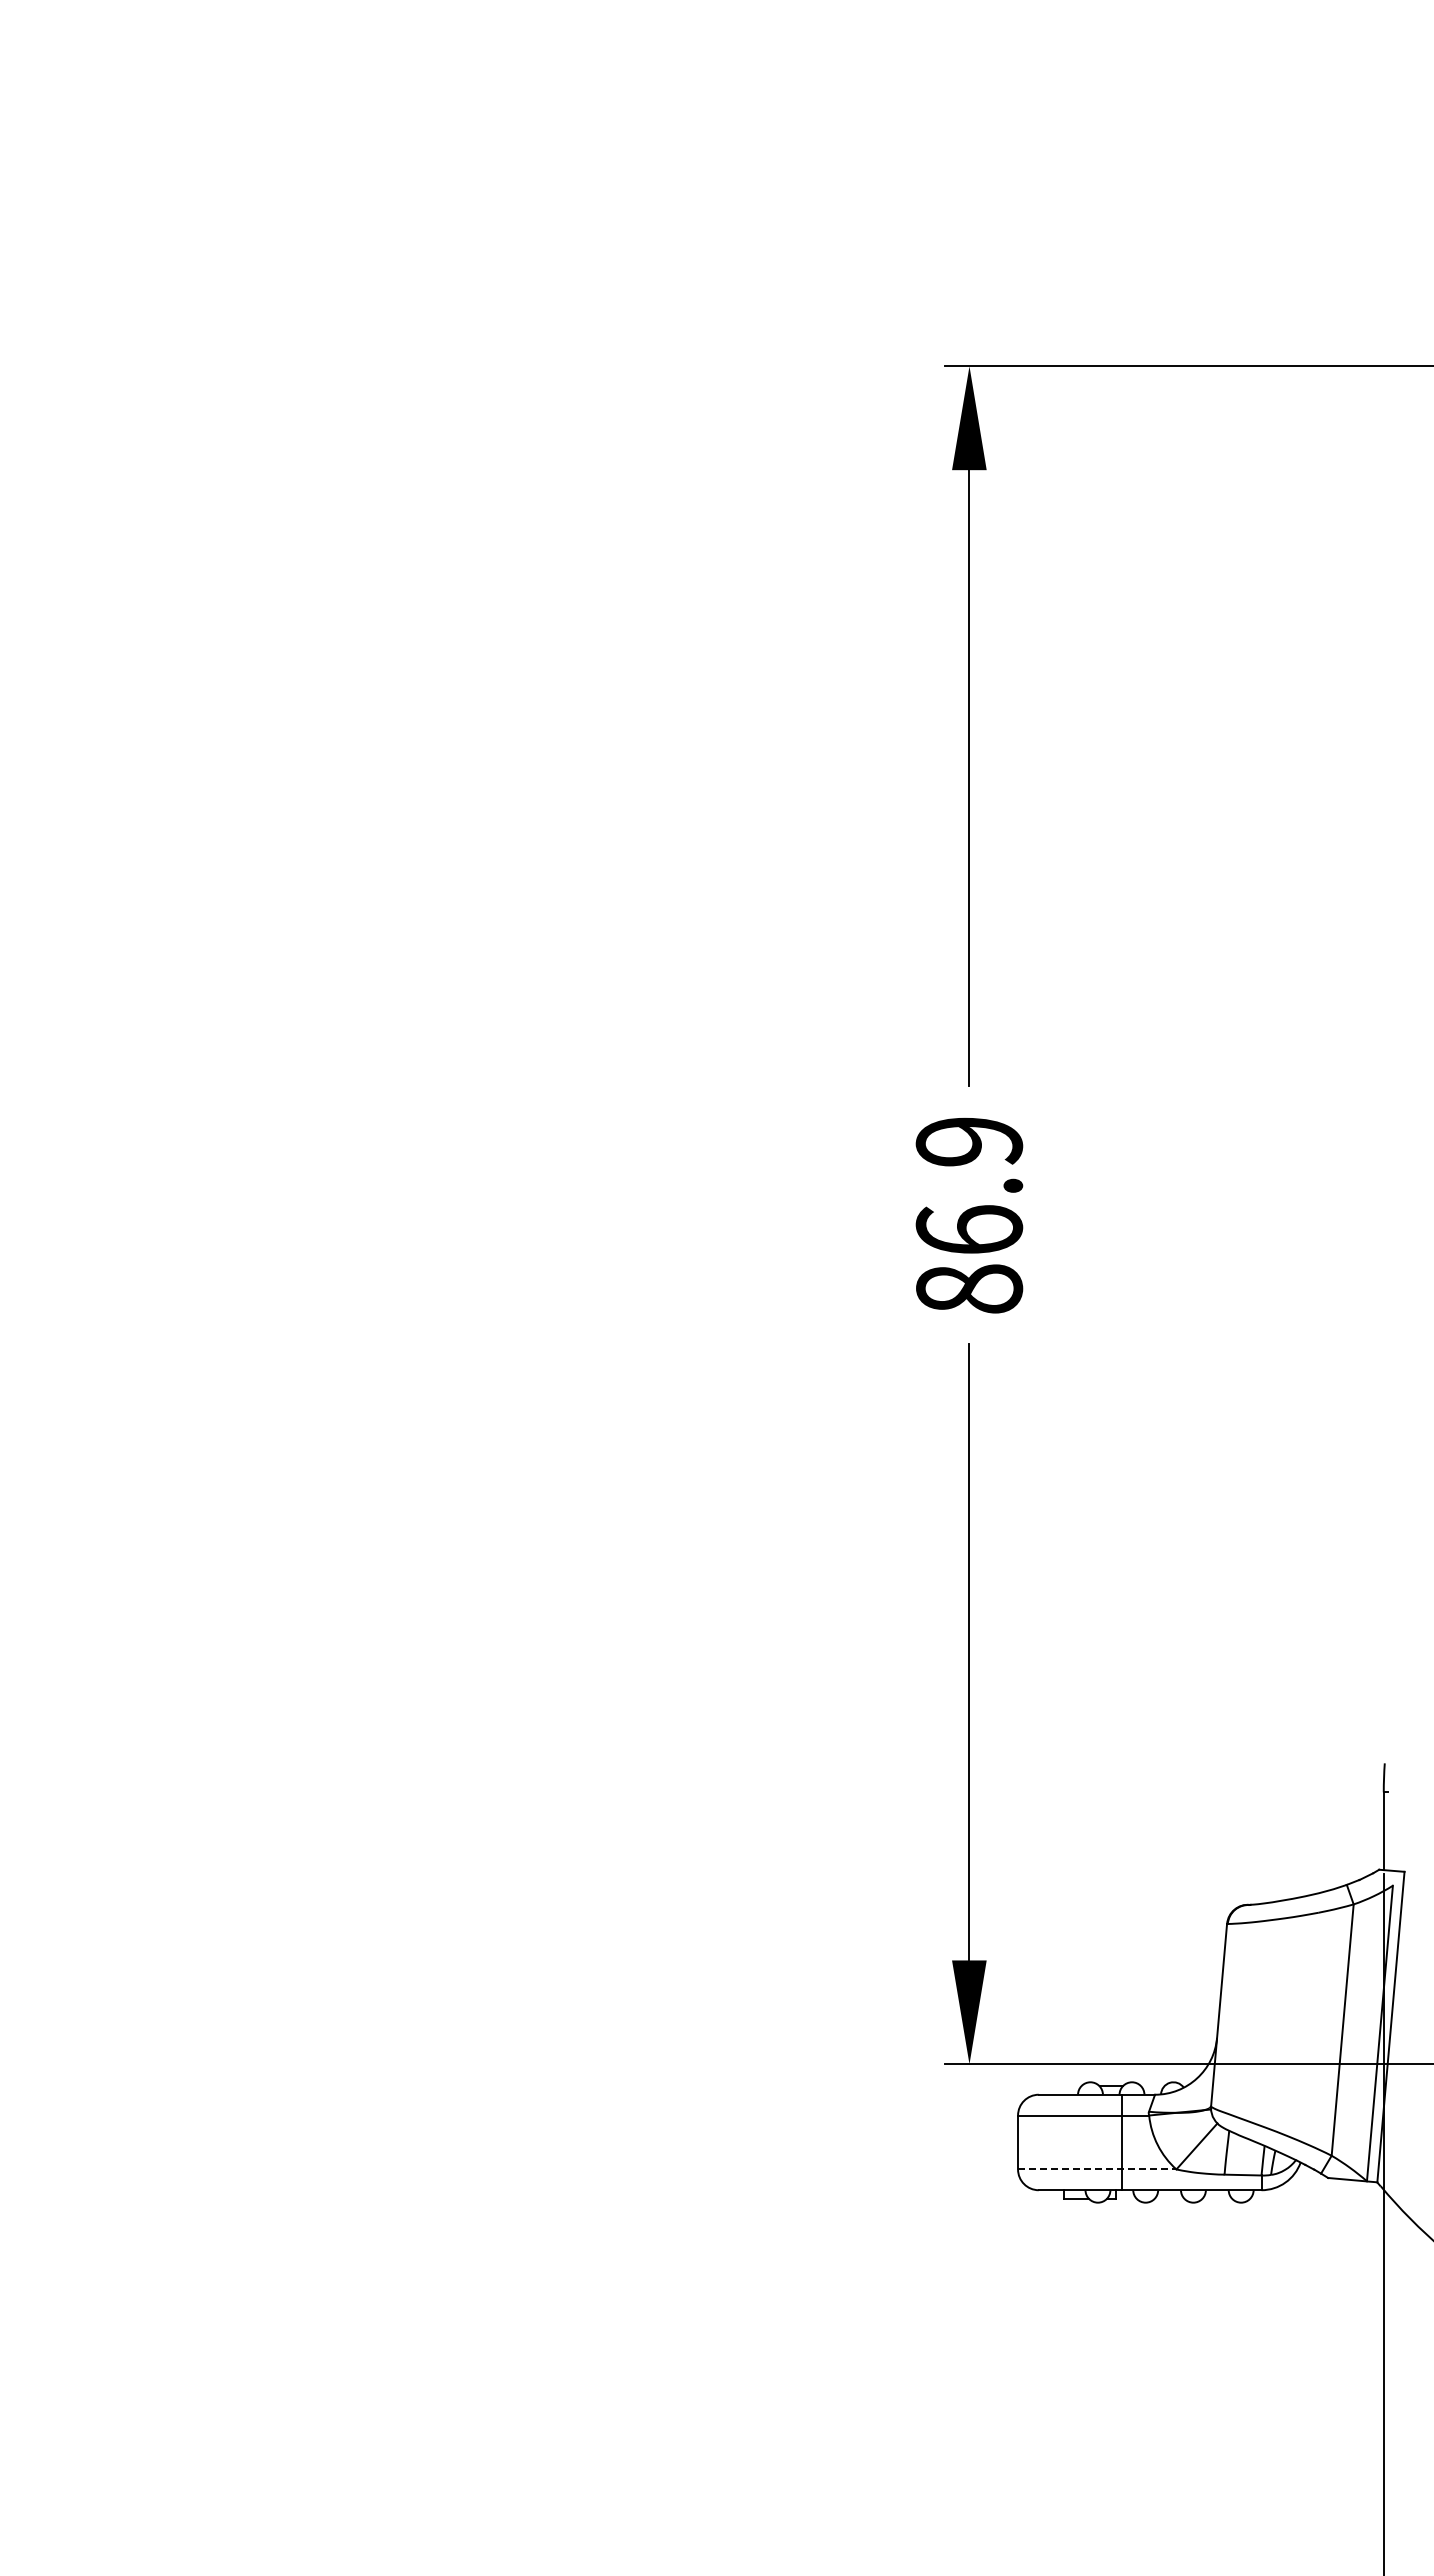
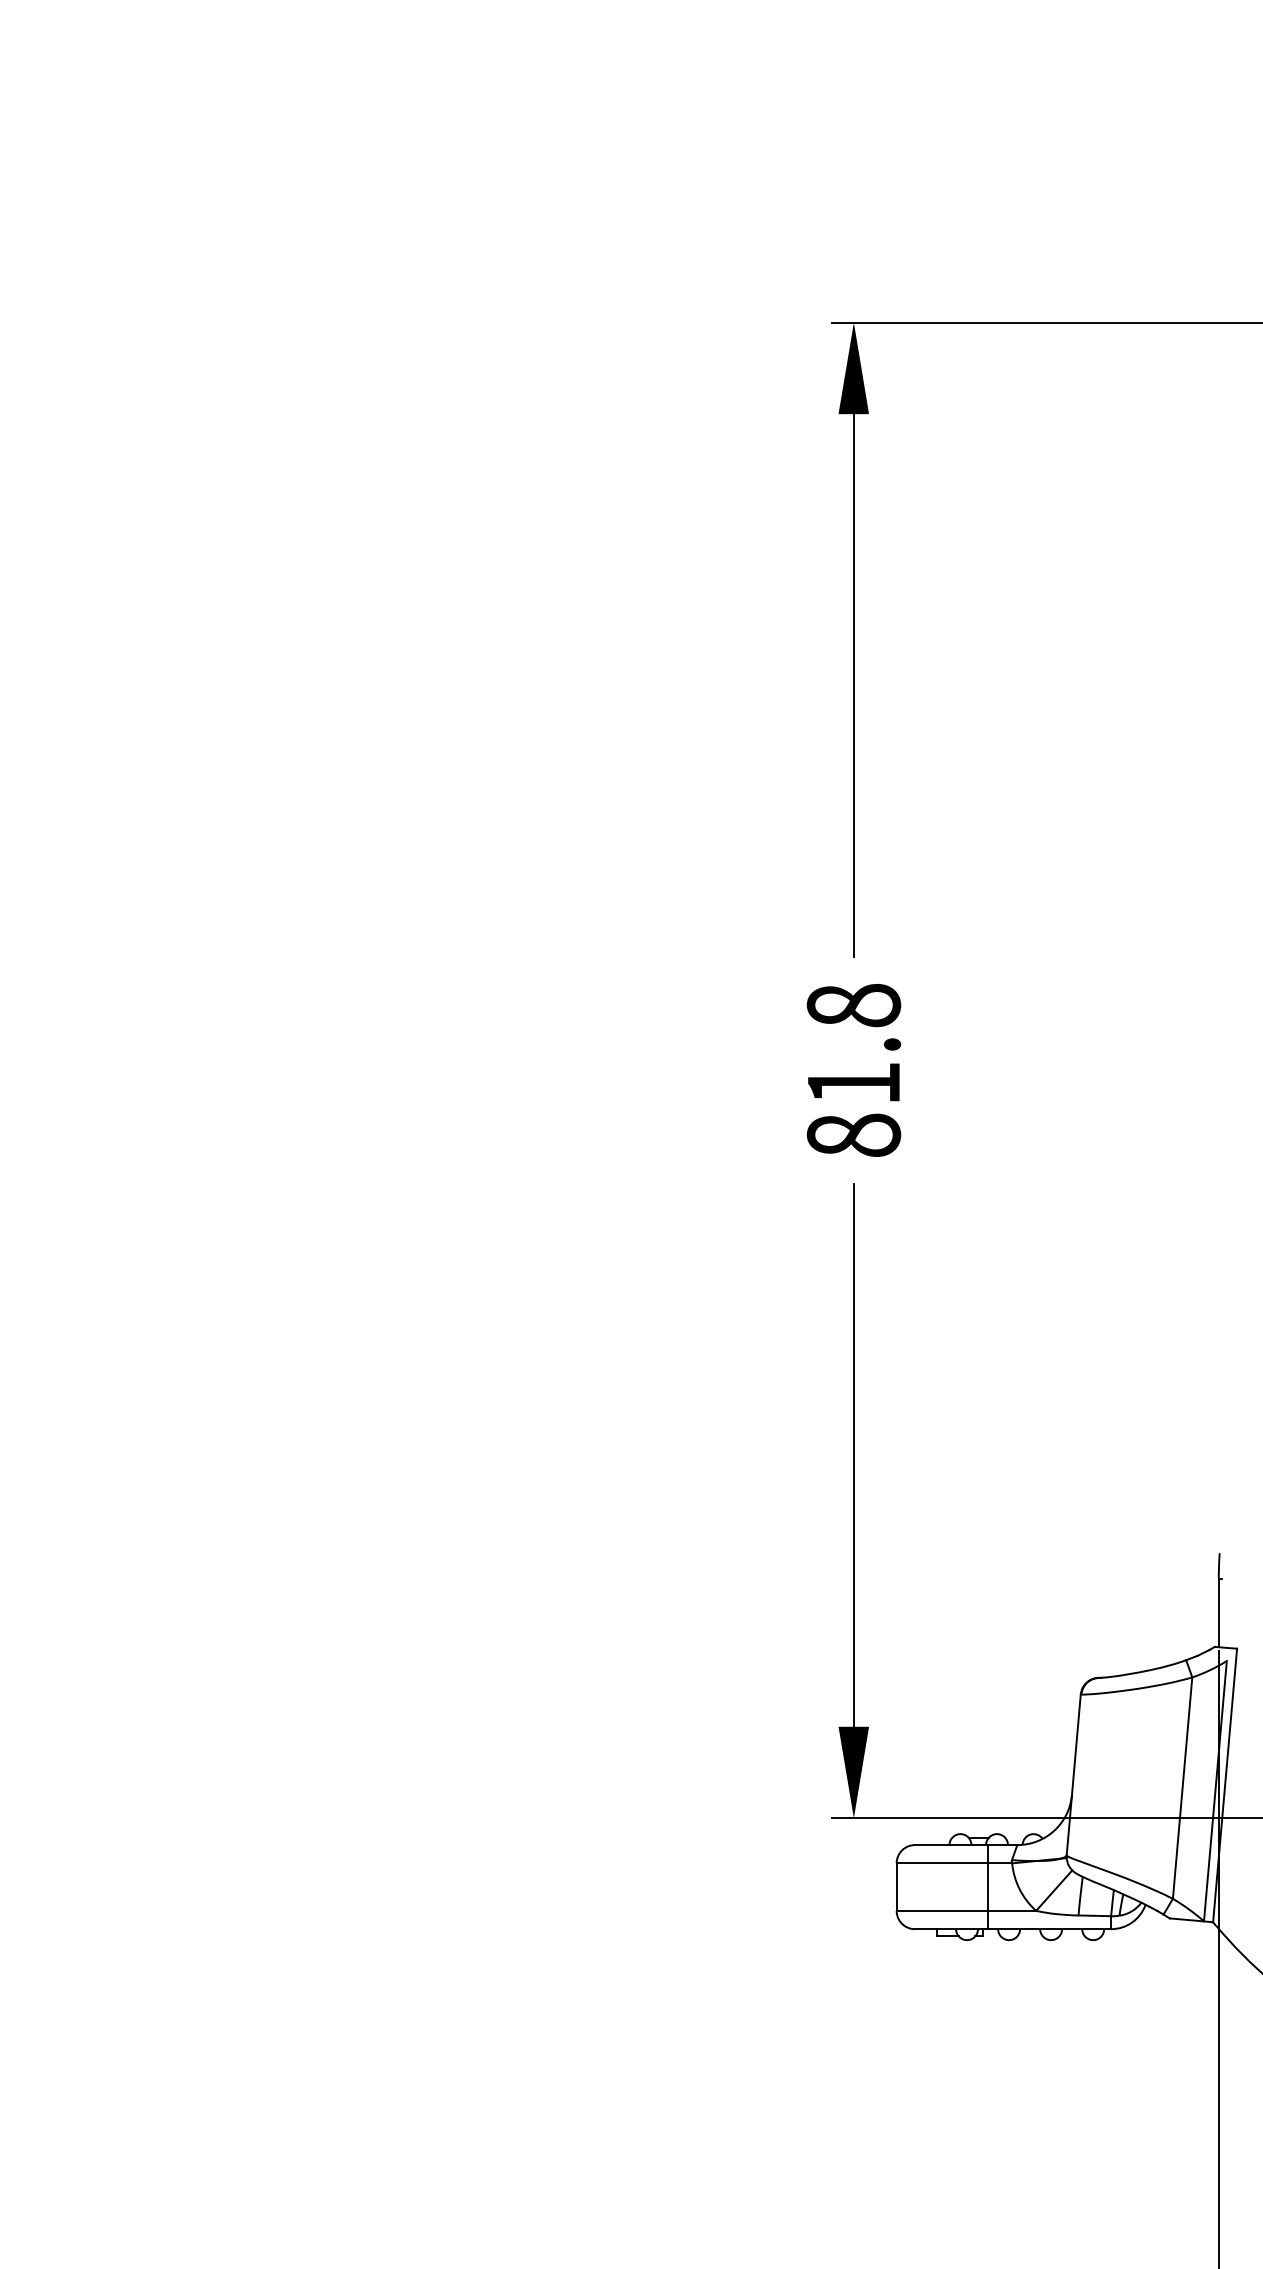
text: (969, 1185) -> (853, 1044), 86.9 -> 81.8
line: (1097, 2169) -> (966, 1910), dashed -> solid

